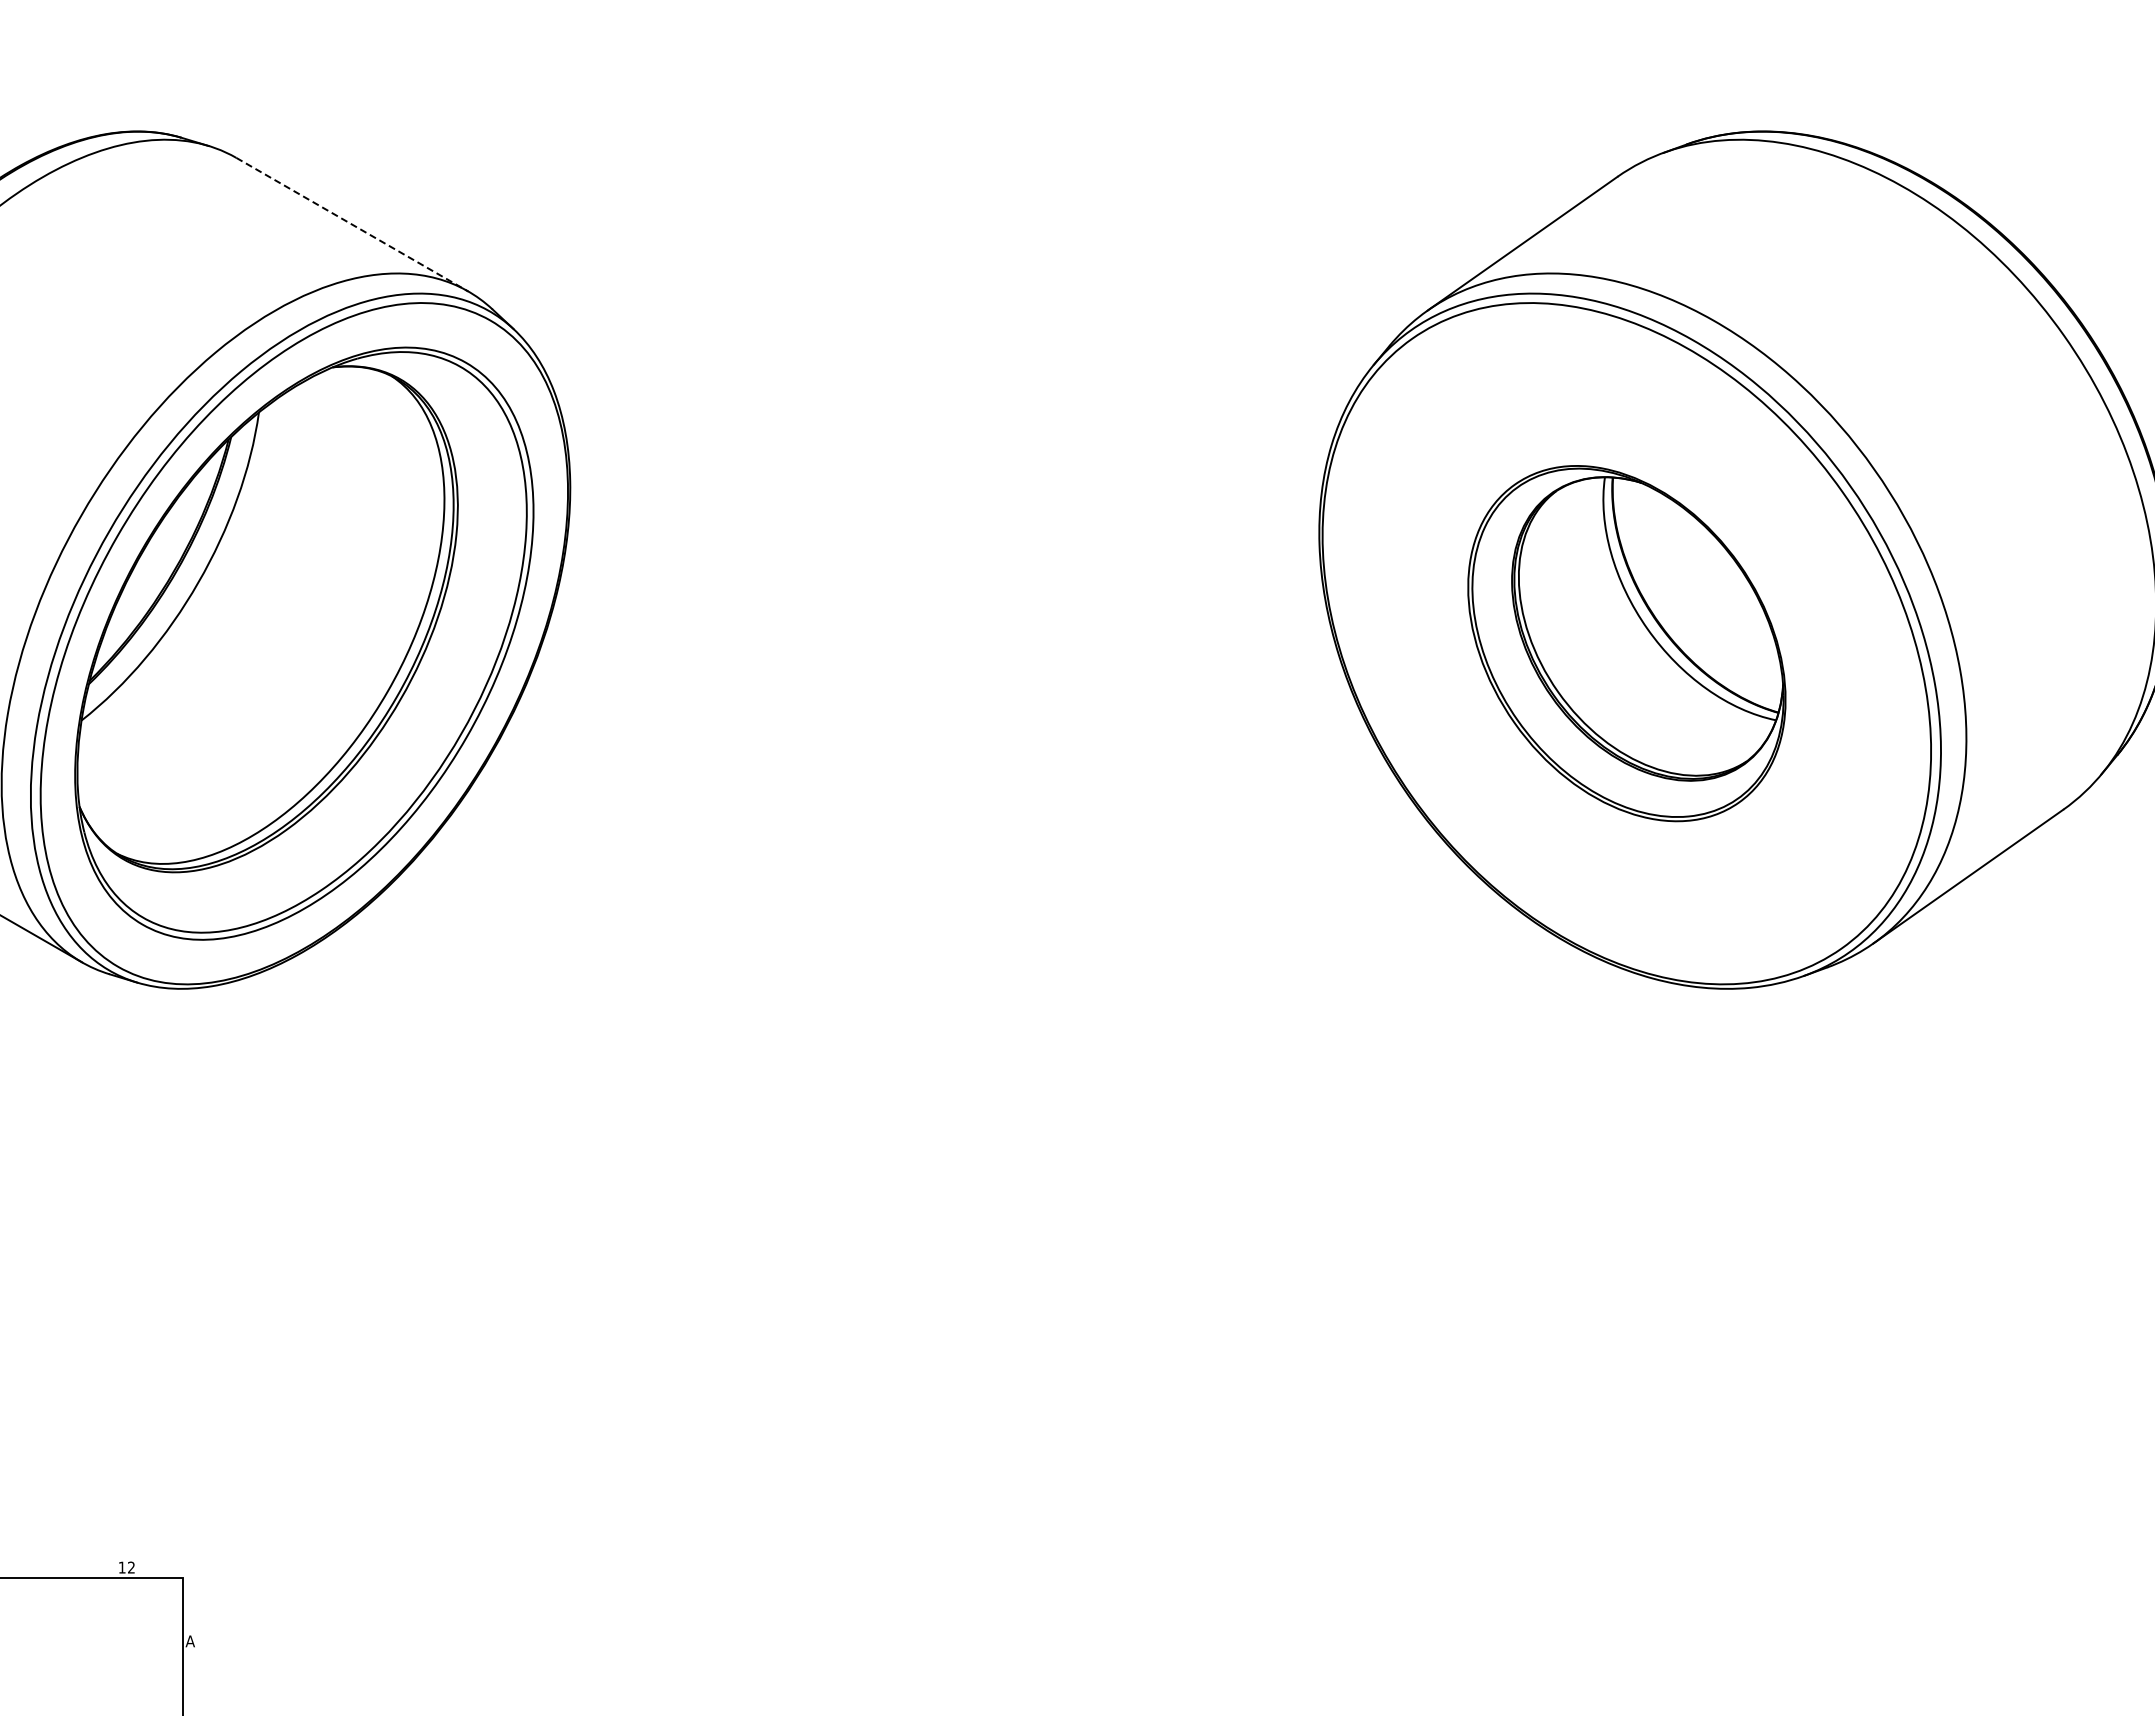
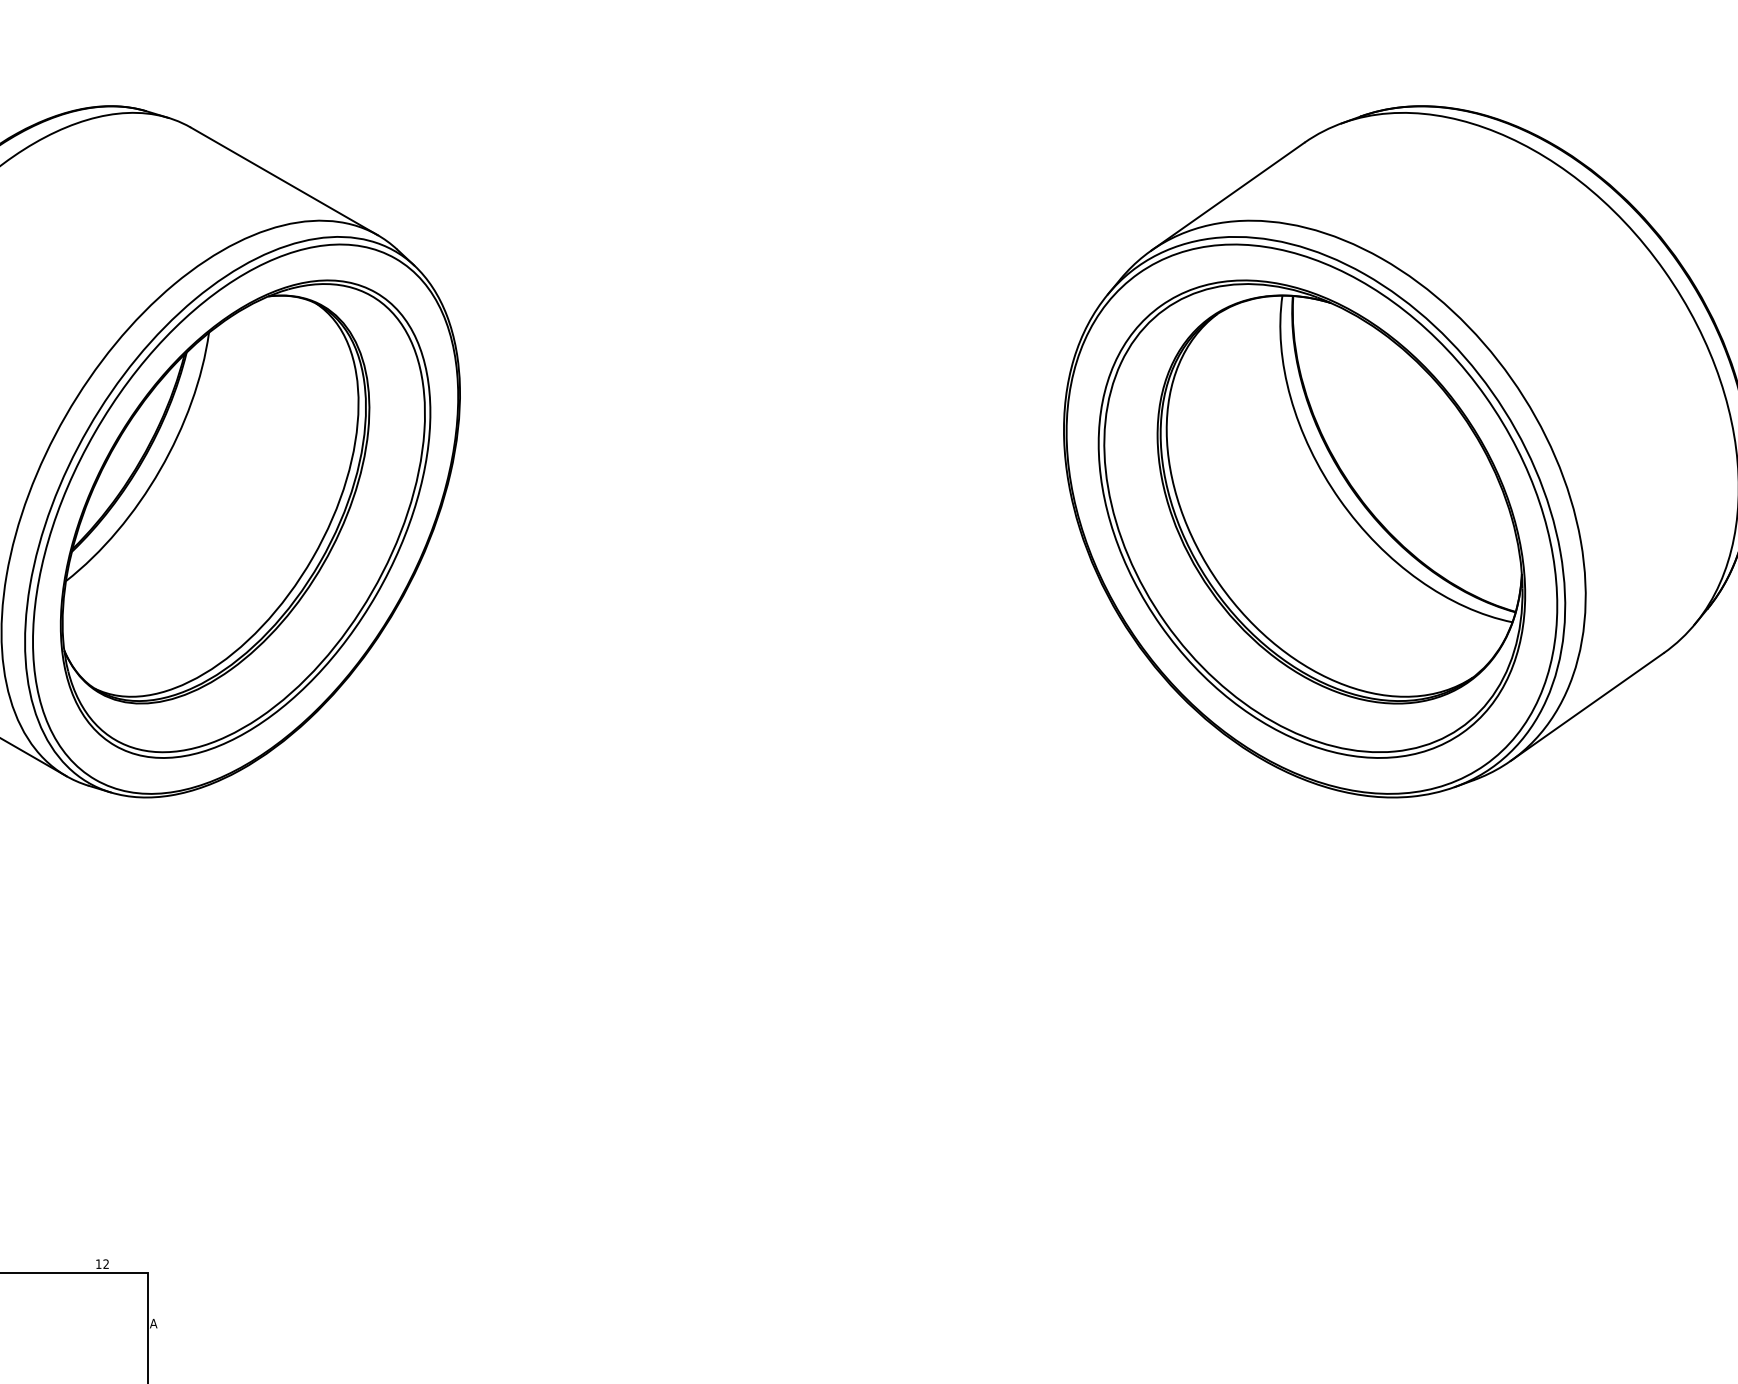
line: (352, 224) -> (284, 181), dashed -> solid
part: (1626, 643) -> (1311, 519), size x1.67

